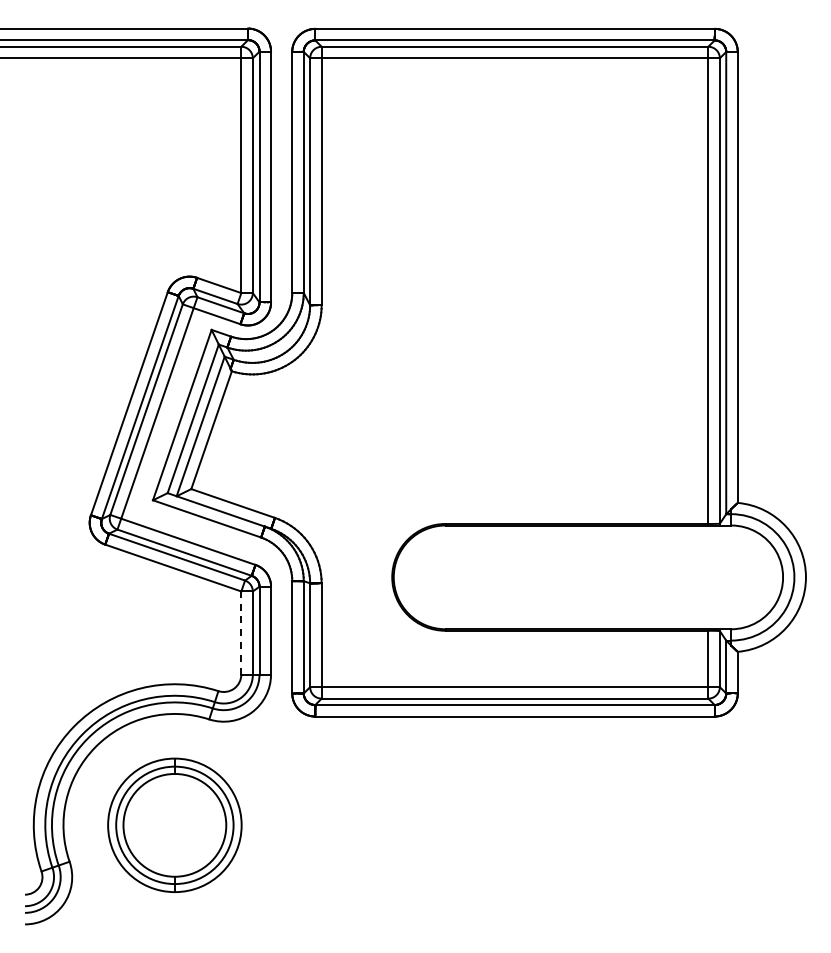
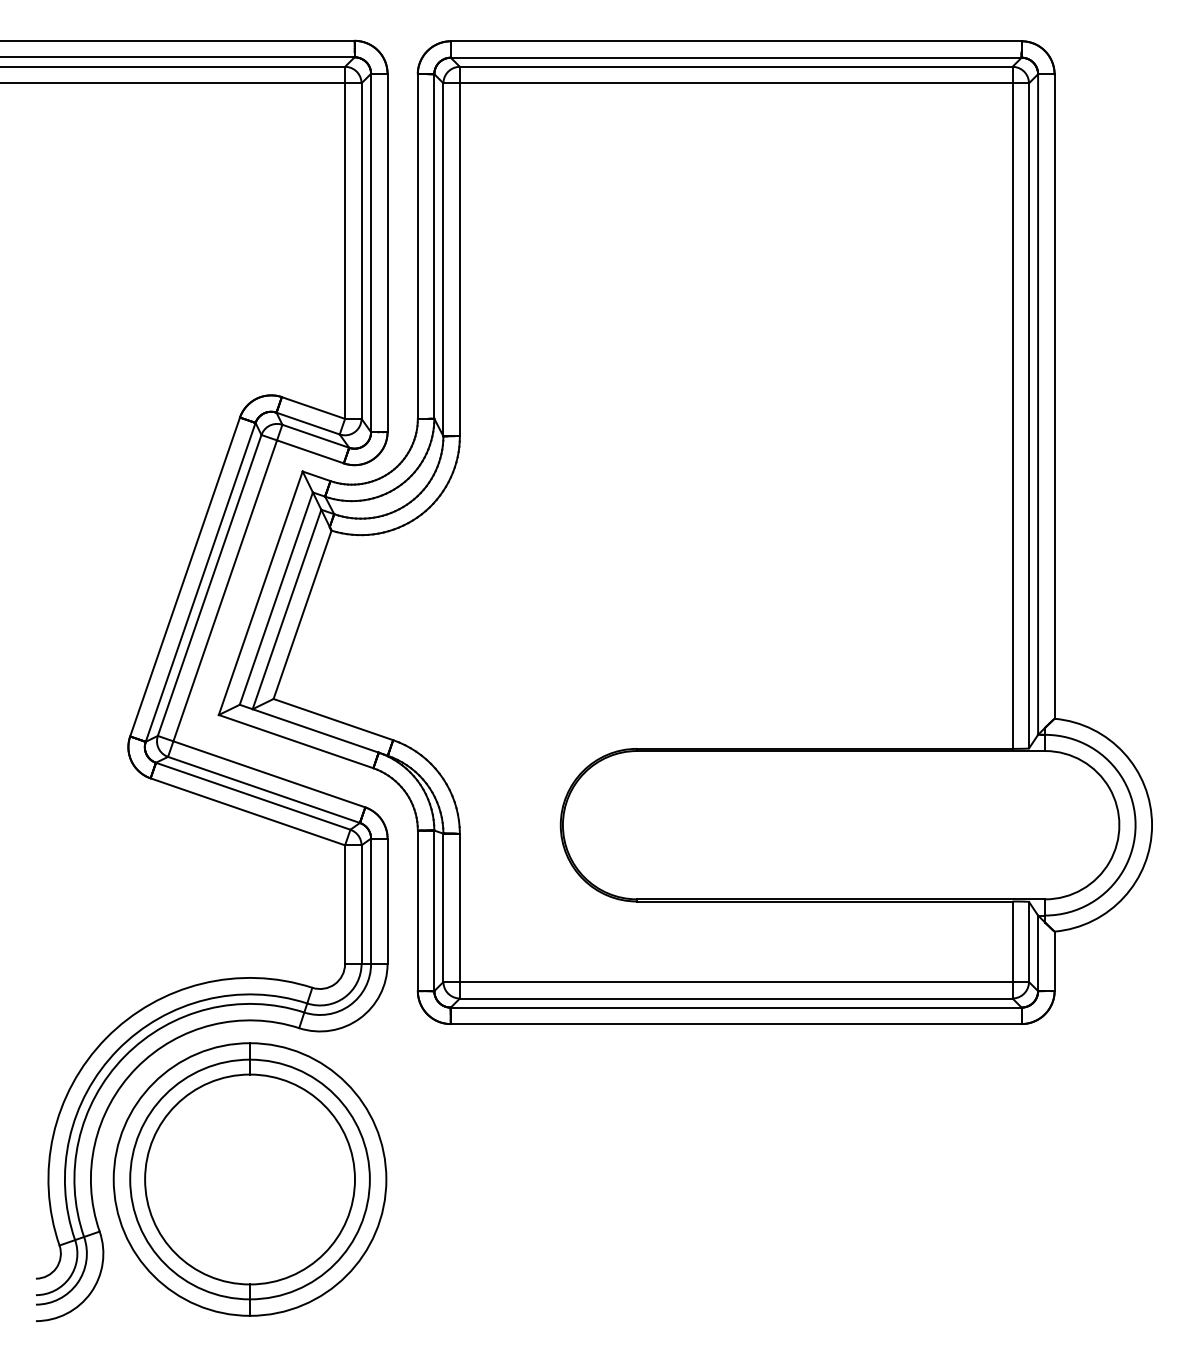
line: (241, 633) -> (345, 905), dashed -> solid
part: (174, 825) -> (249, 1179), size x1.43

